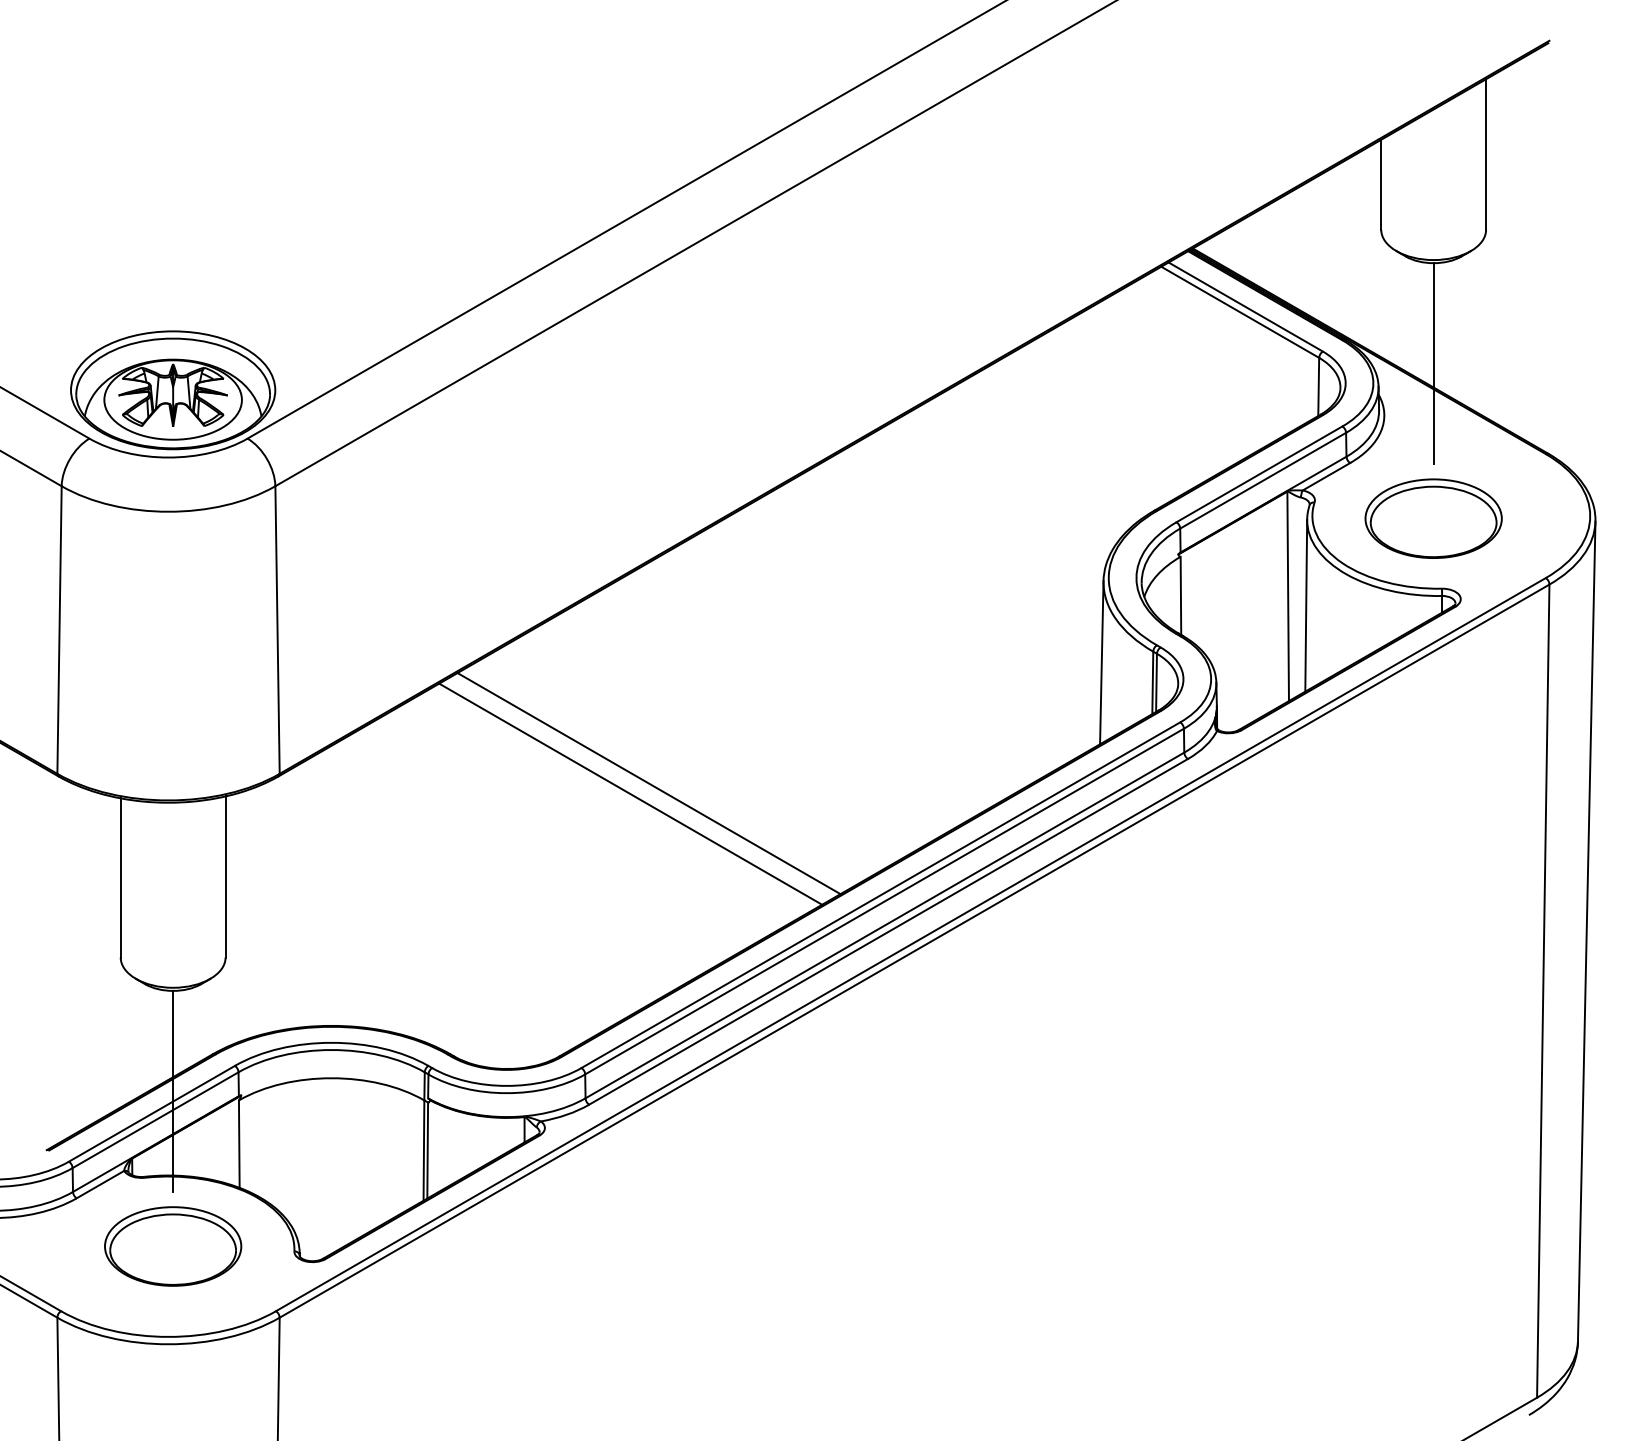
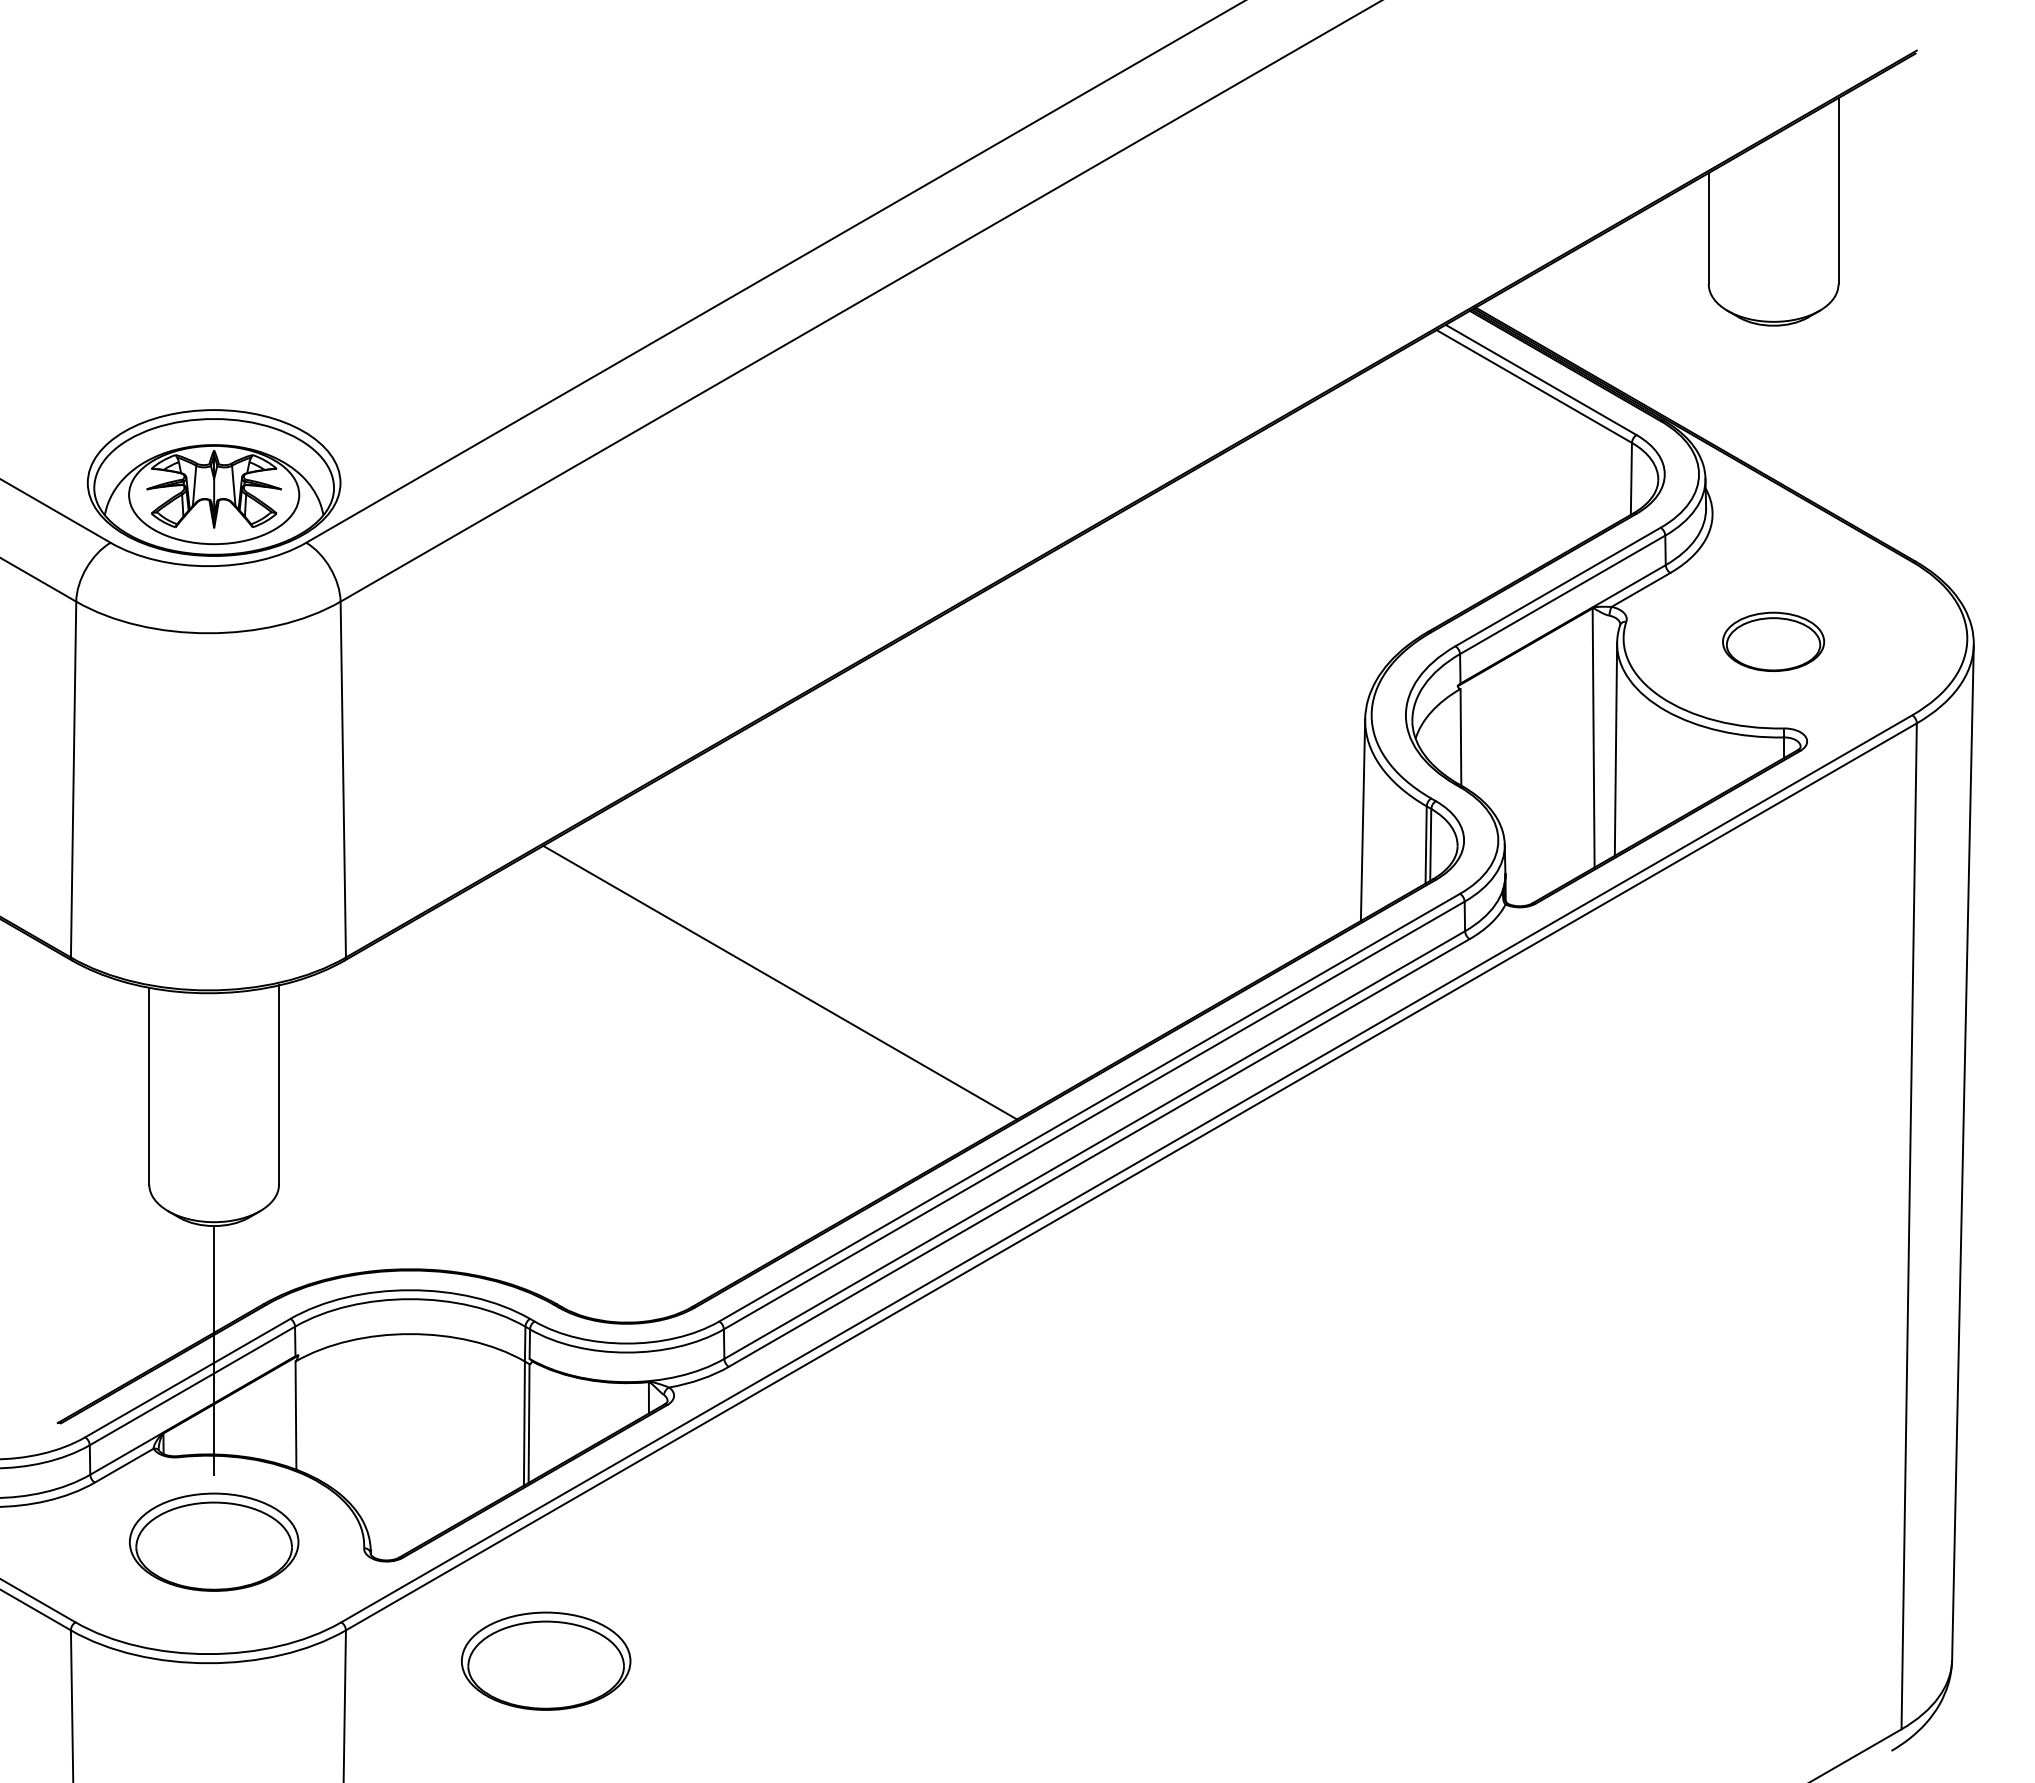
line: (1433, 363) -> (1773, 449), removed
part: (1433, 518) -> (1773, 641), size x0.6
line: (648, 783) -> (802, 969), removed
part: (441, 1342) -> (546, 1660), added

